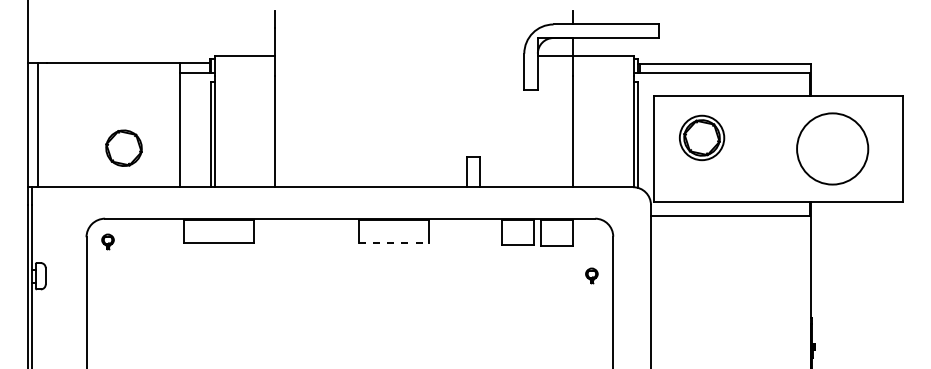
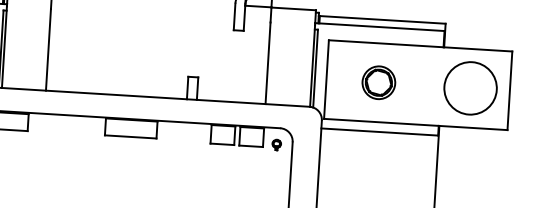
part: (702, 137) -> (379, 82), moved
circle: (832, 148) -> (470, 88), moved
line: (394, 242) -> (131, 136), dashed -> solid
part: (591, 275) -> (276, 144), moved

